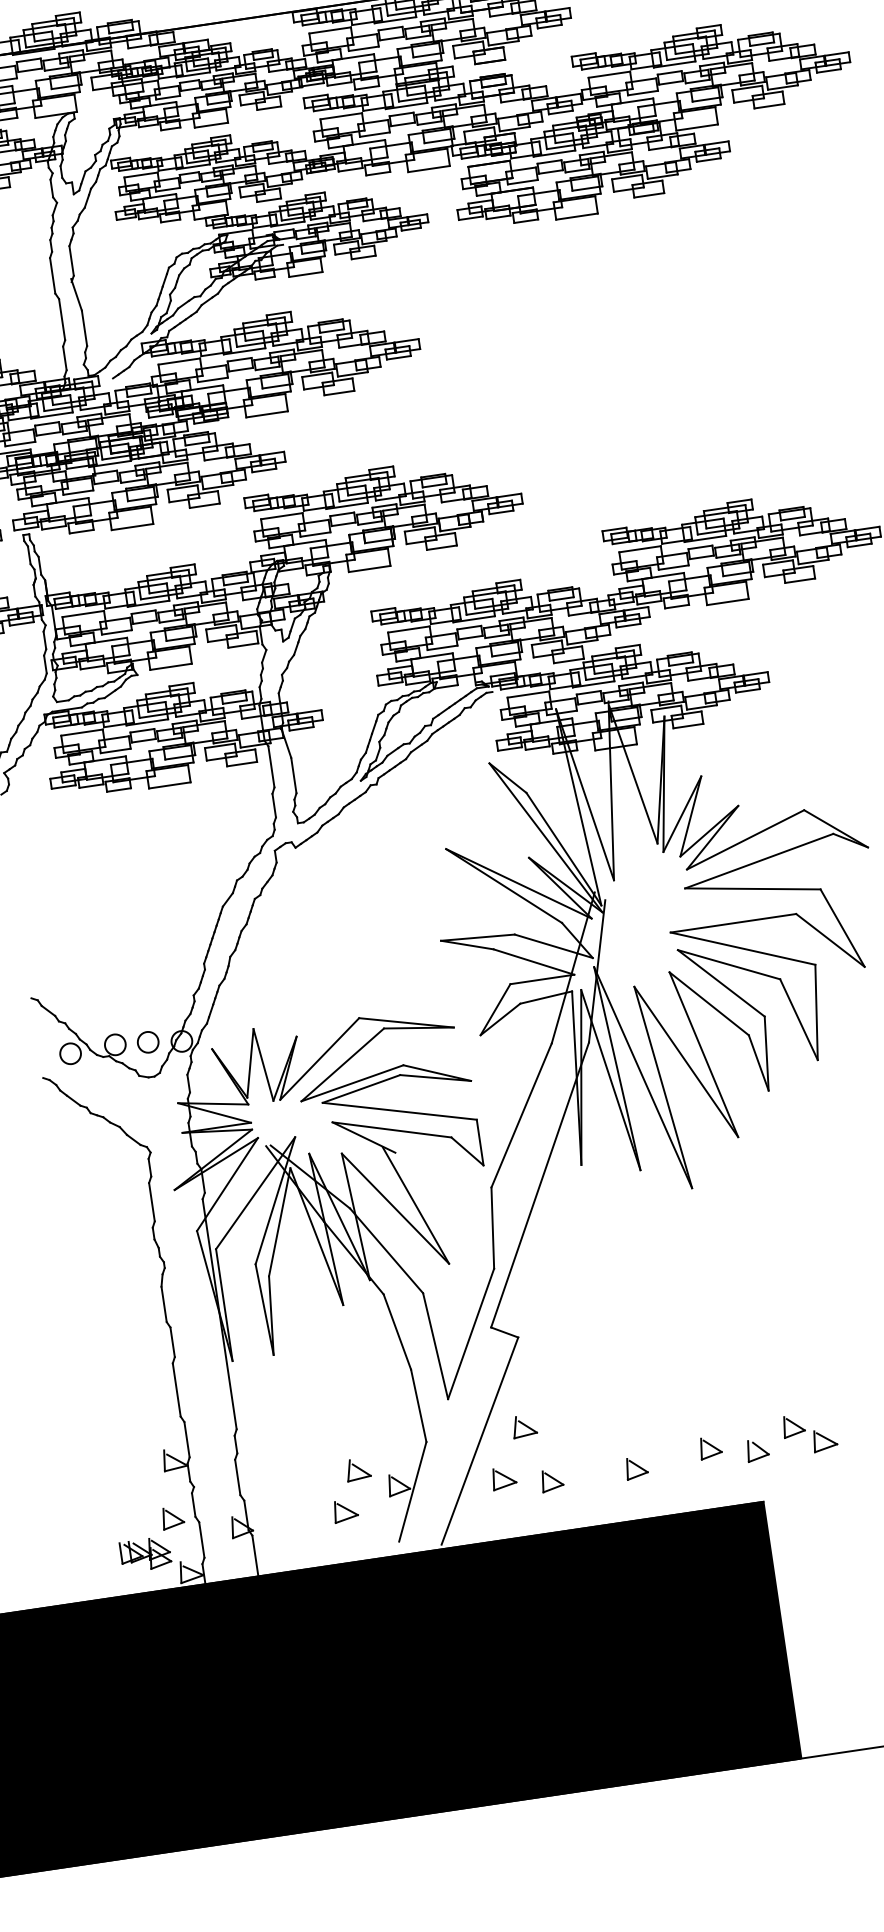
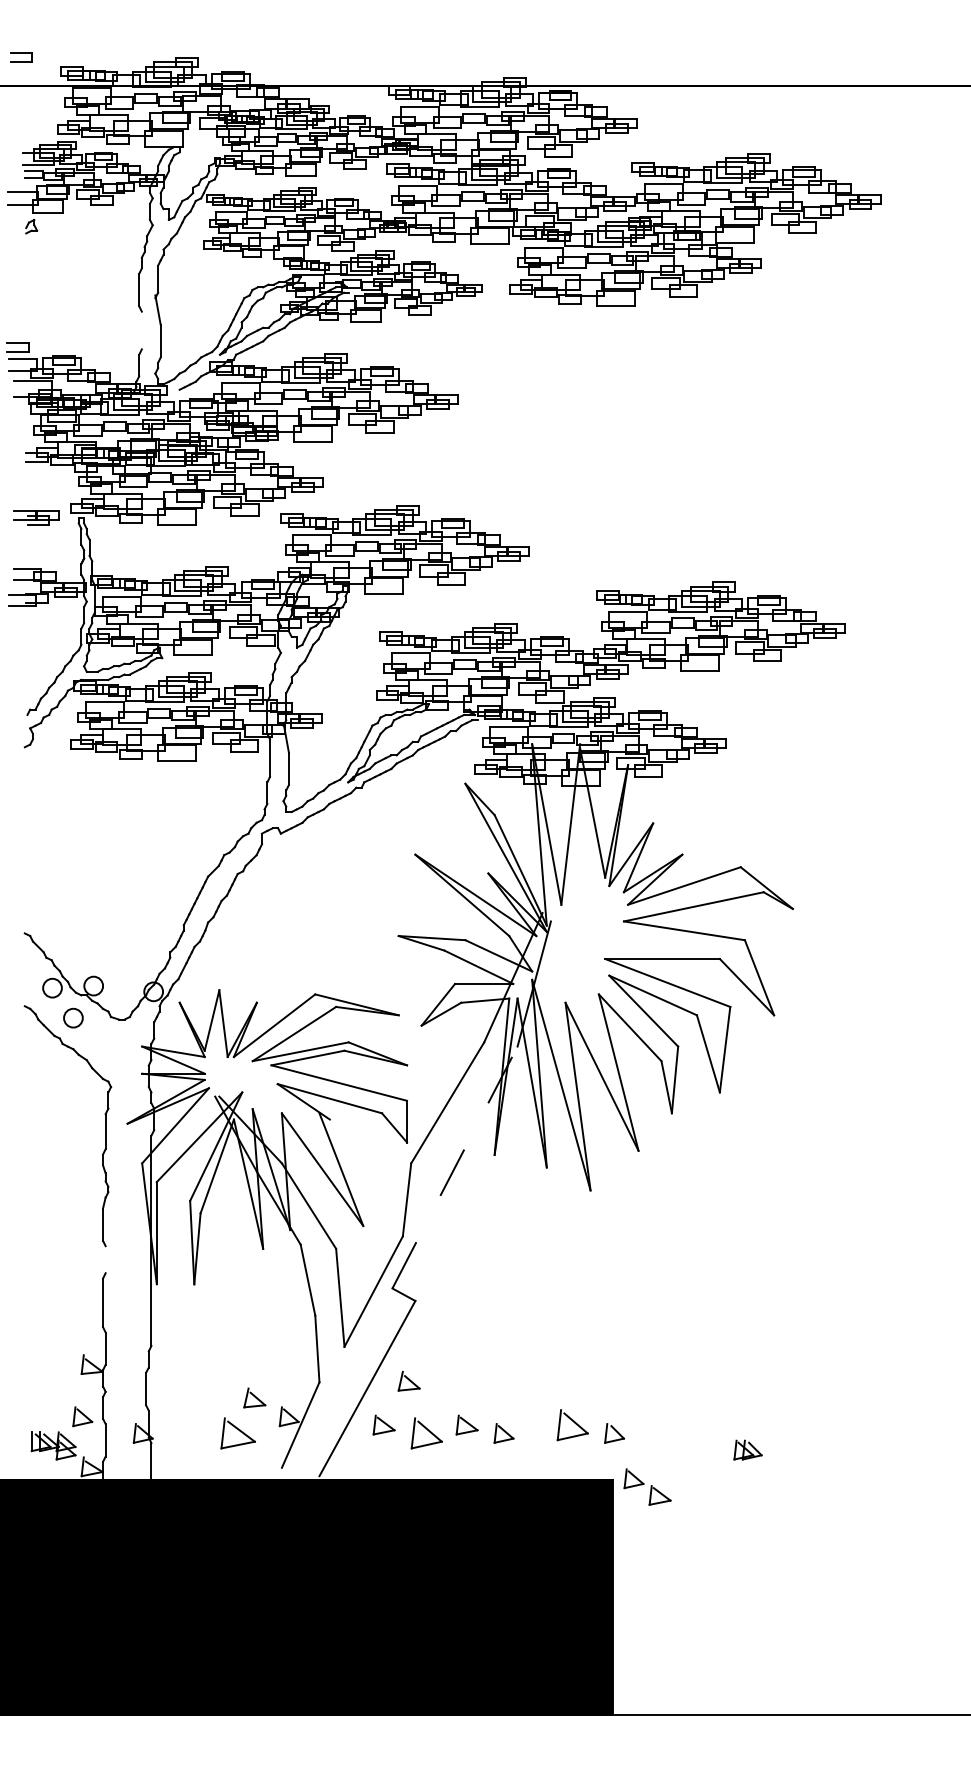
line: (61, 319) -> (141, 330), removed
circle: (148, 1041) -> (73, 1017), moved
line: (540, 1184) -> (455, 1167), solid -> dashed
line: (172, 1342) -> (105, 1259), removed
part: (809, 1432) -> (647, 1486), moved
part: (710, 1447) -> (572, 1424), size x1.6
part: (594, 1464) -> (466, 1424), added
part: (551, 1480) -> (426, 1433), size x1.6
part: (345, 1511) -> (237, 1433), size x1.6

